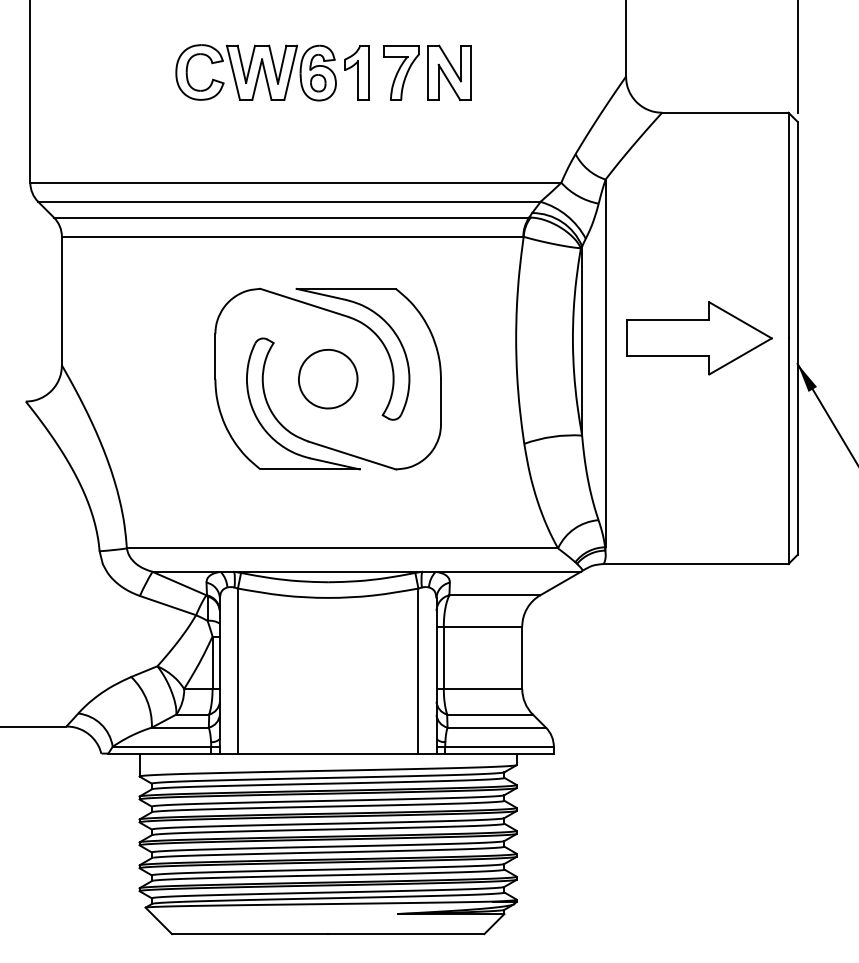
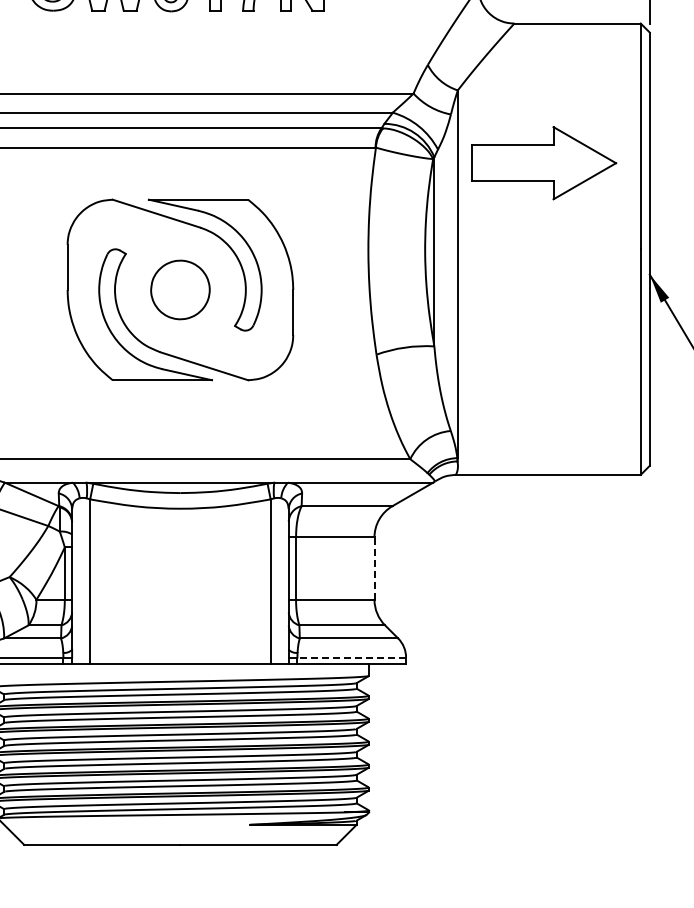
part: (699, 338) -> (543, 163), moved
line: (522, 657) -> (374, 568), solid -> dashed
line: (499, 746) -> (351, 657), solid -> dashed

